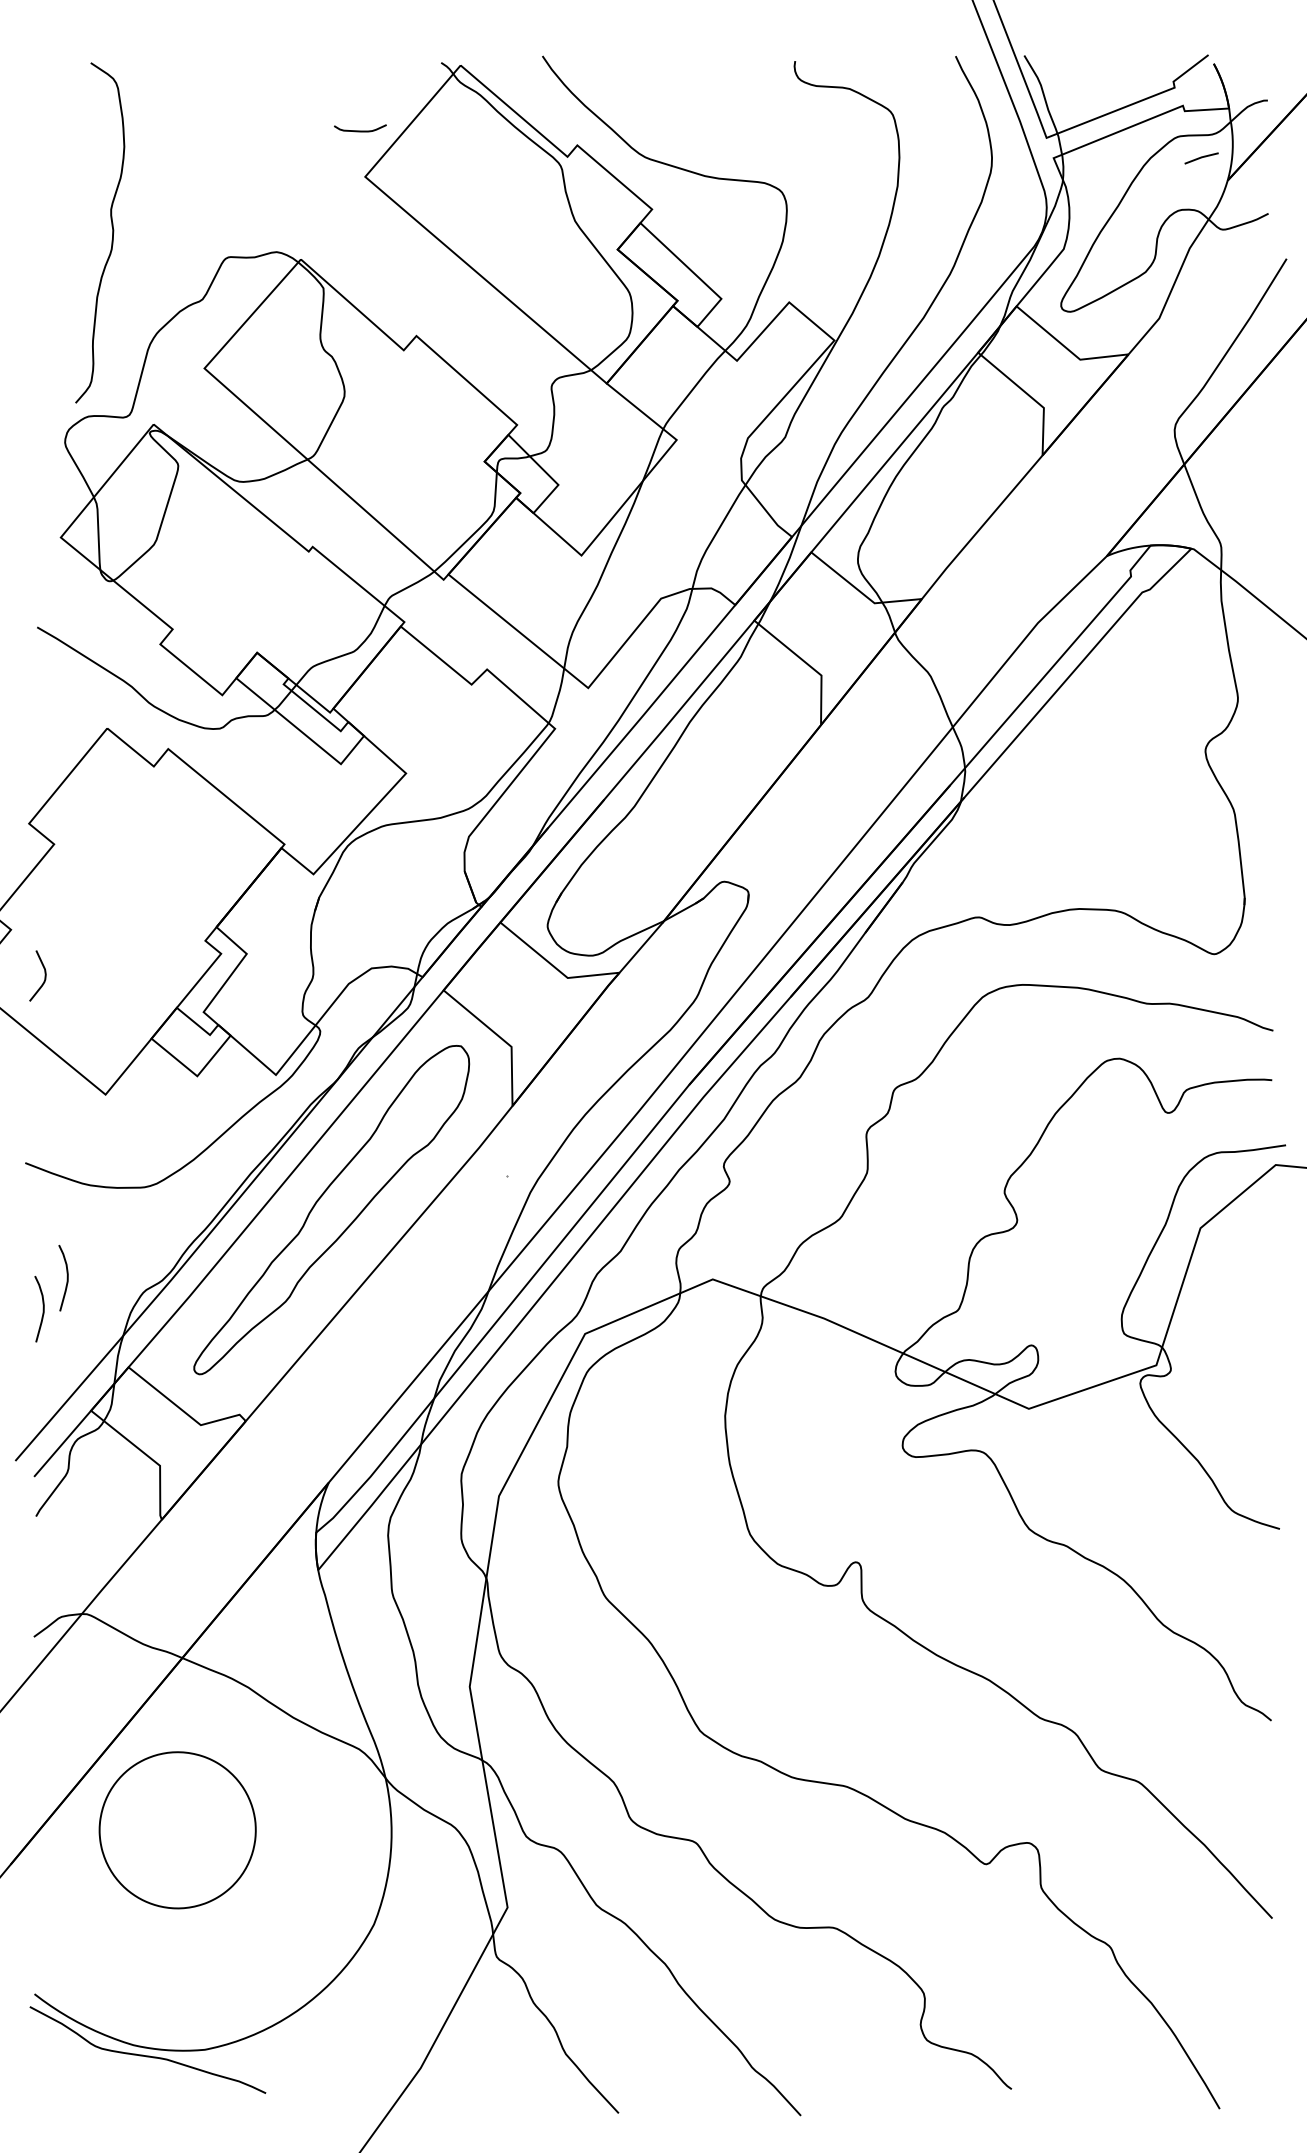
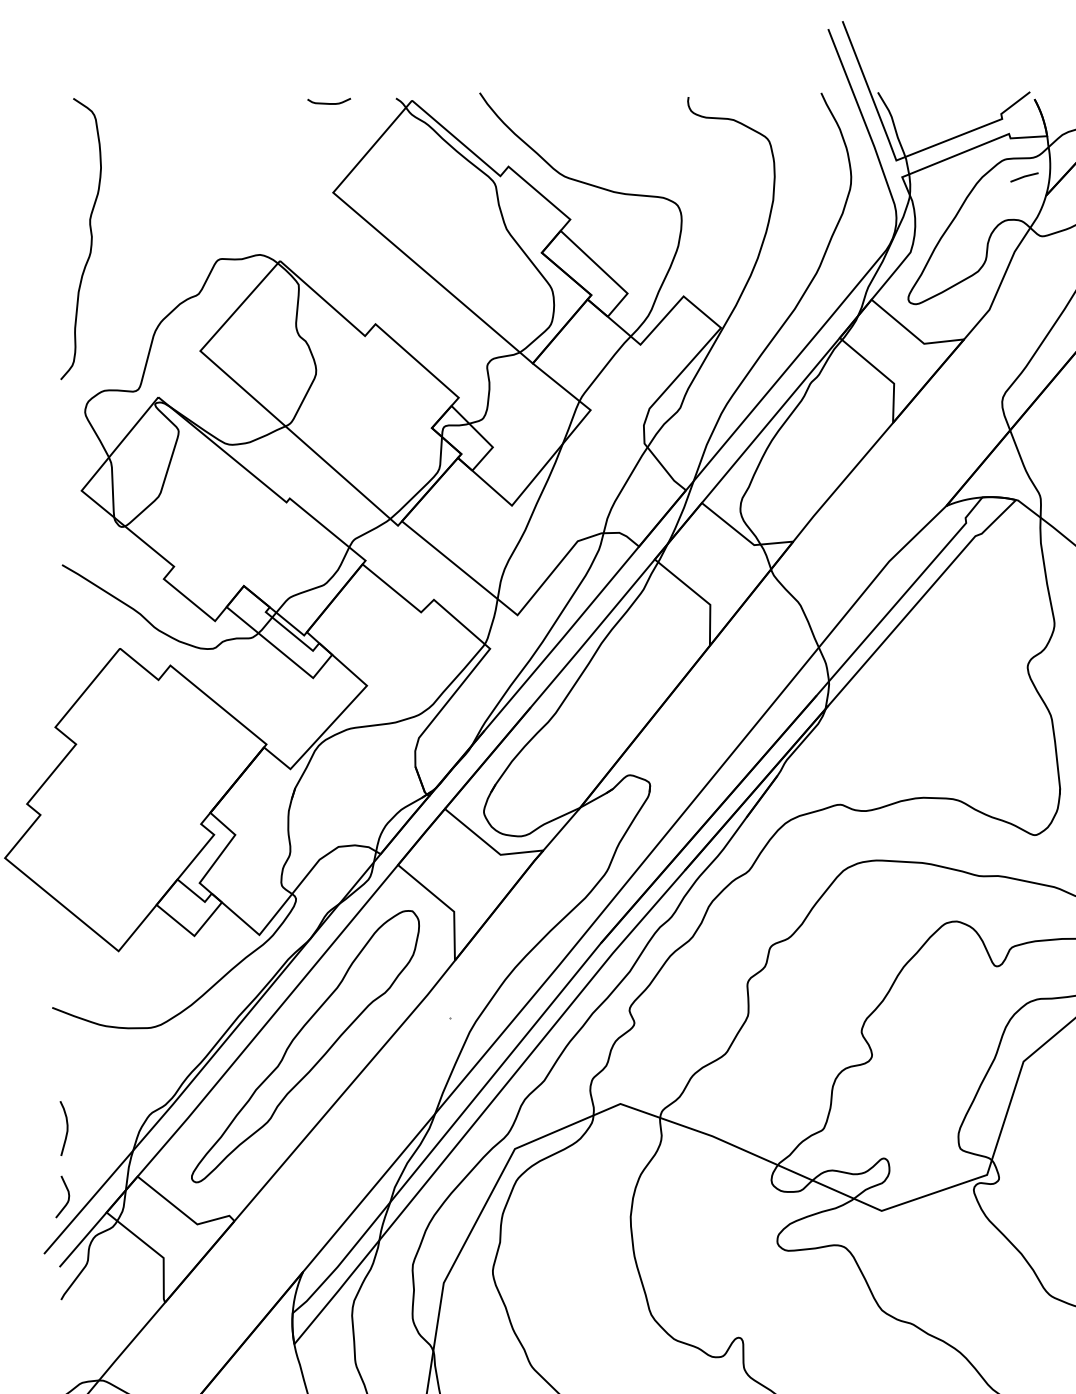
curve: (360, 130) -> (329, 103), moved
curve: (112, 232) -> (91, 238), moved
curve: (44, 975) -> (68, 1196), moved
curve: (66, 1278) -> (86, 1103), removed

